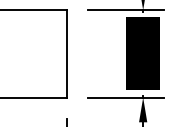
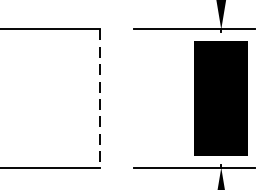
line: (66, 53) -> (99, 98), solid -> dashed

